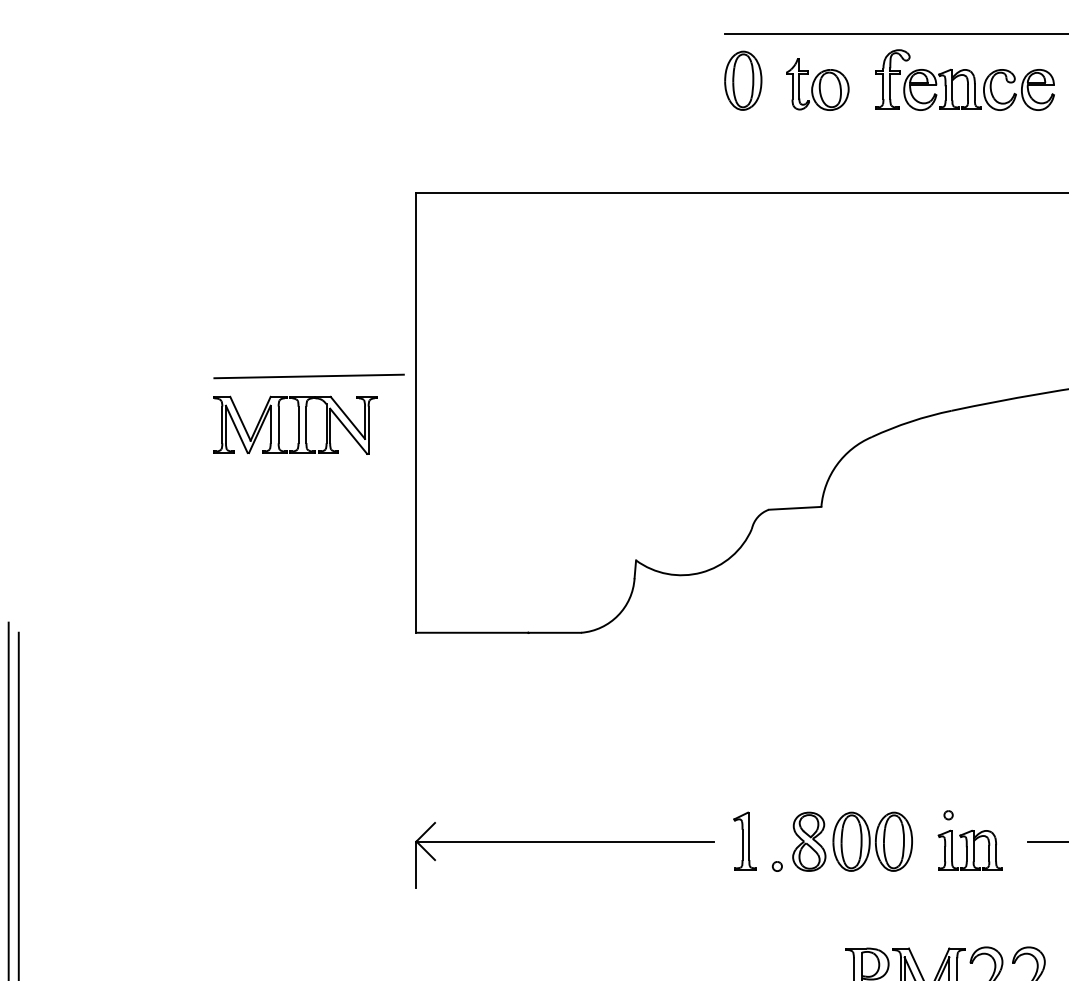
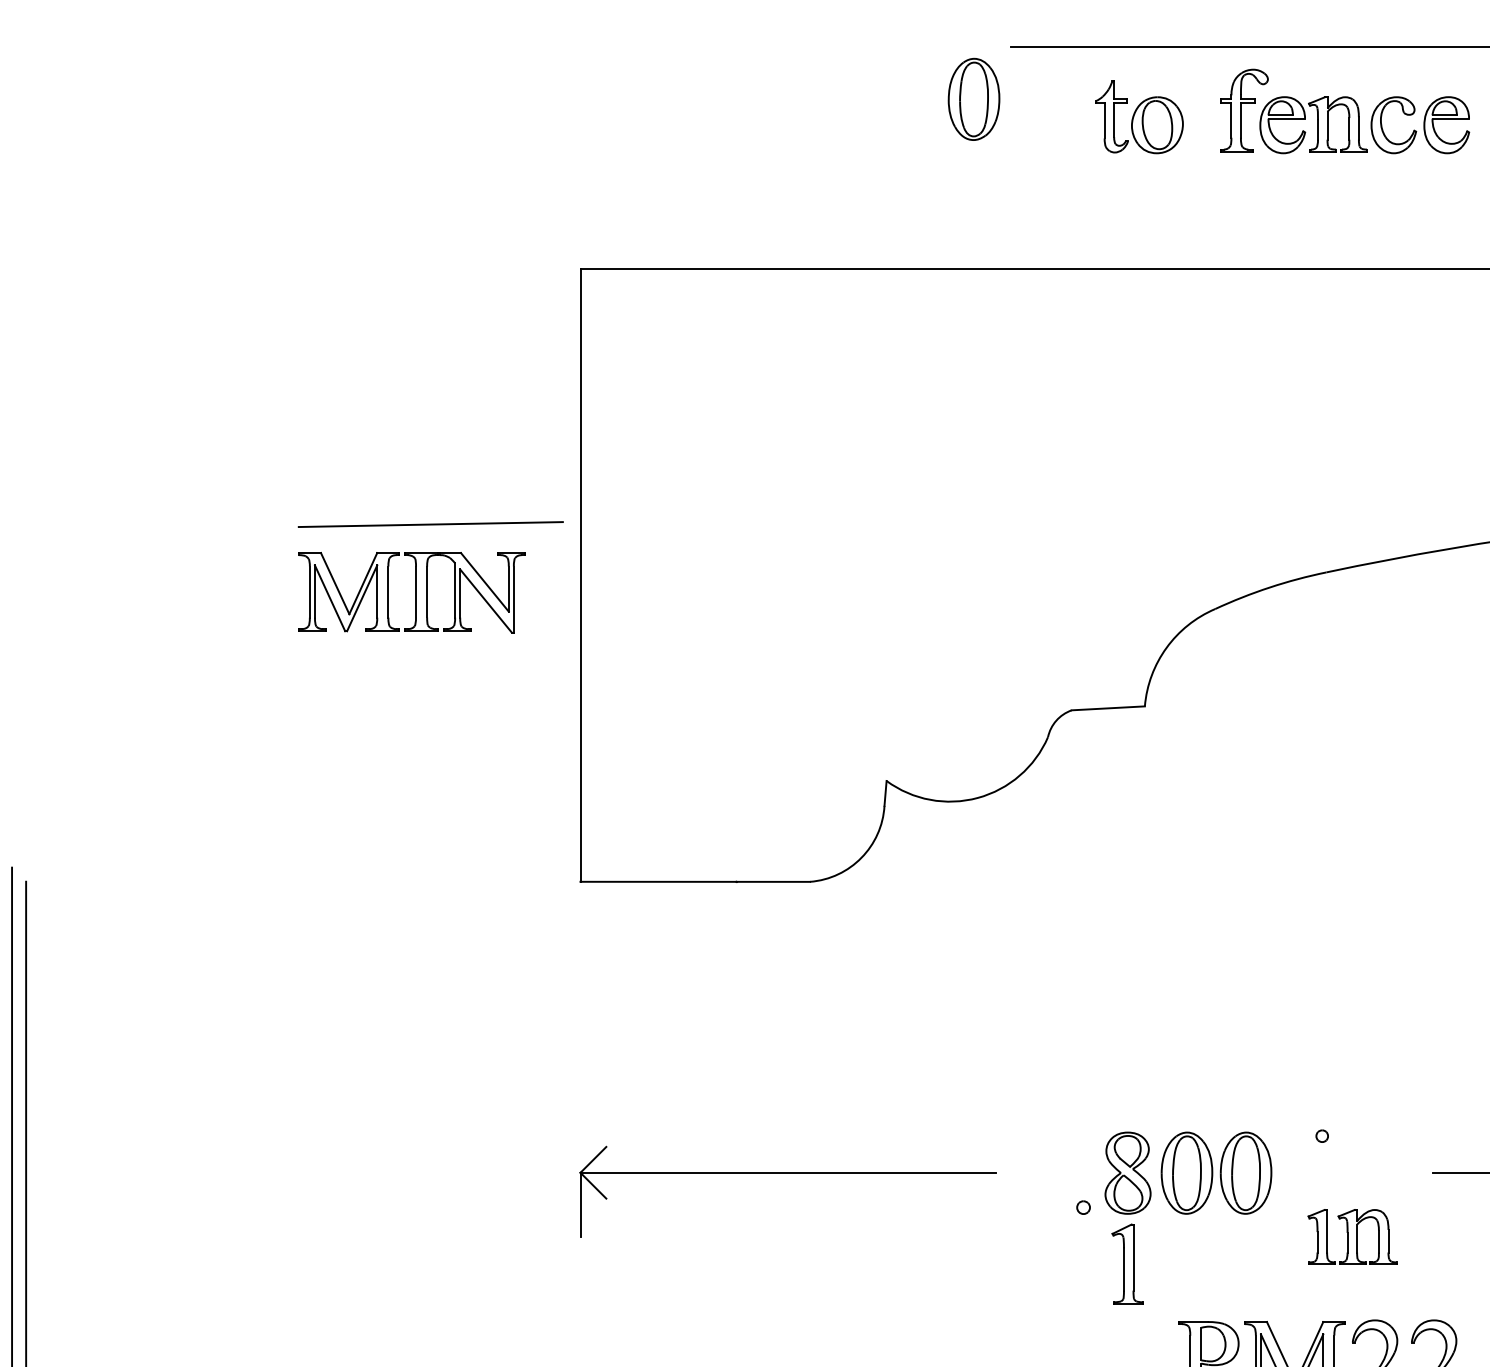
part: (742, 80) -> (973, 98), moved
part: (745, 840) -> (1127, 1263), moved
part: (970, 849) -> (1352, 1236), moved

